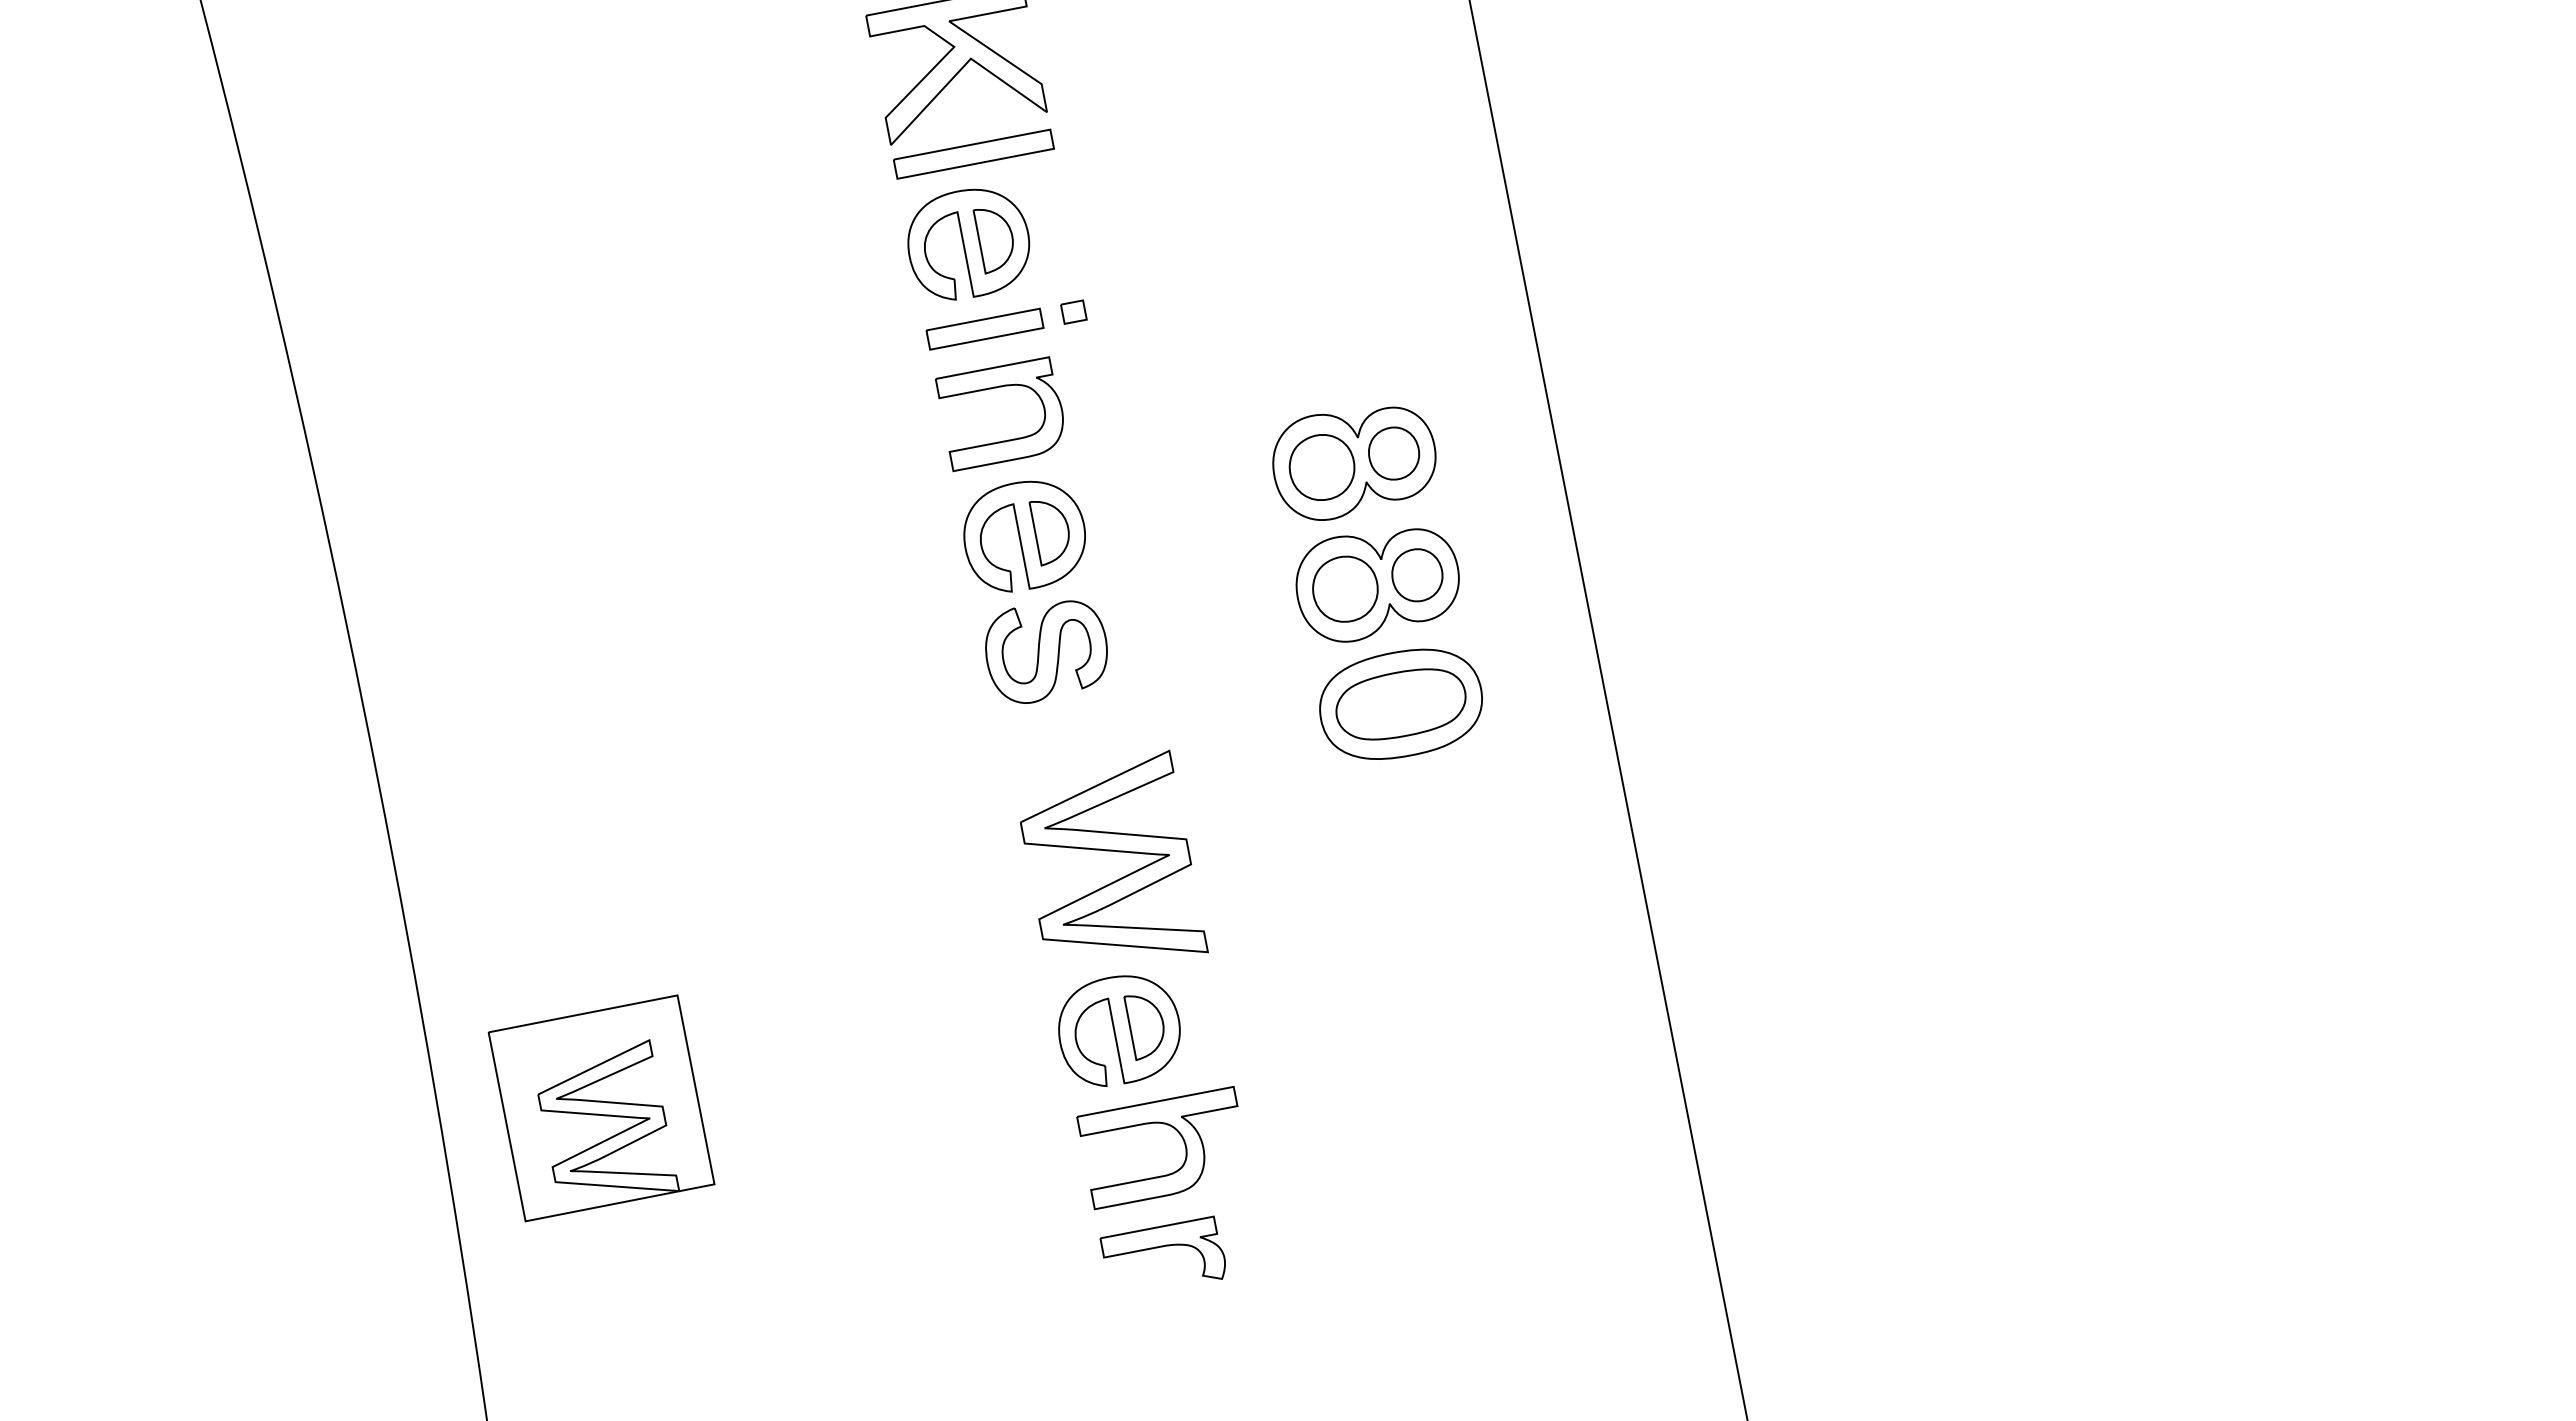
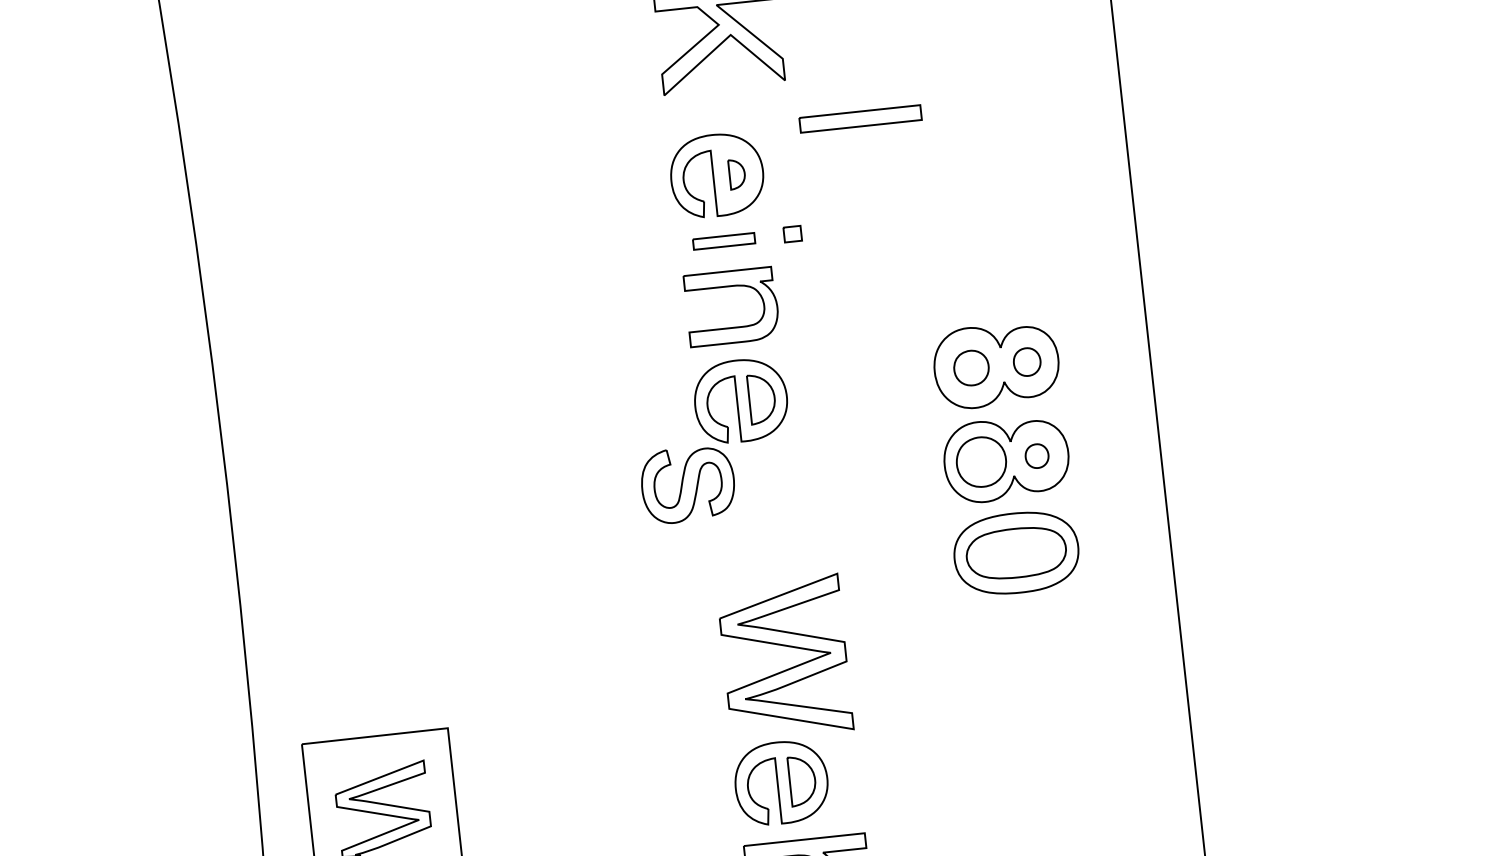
part: (973, 153) -> (860, 118), moved
part: (992, 241) -> (735, 175), size x0.6
part: (984, 328) -> (723, 240), size x0.7
part: (1394, 453) -> (1027, 362), size x0.7
part: (1321, 467) -> (971, 368), size x0.7
part: (1417, 575) -> (1037, 456), size x0.6
part: (1046, 651) -> (687, 485), moved

